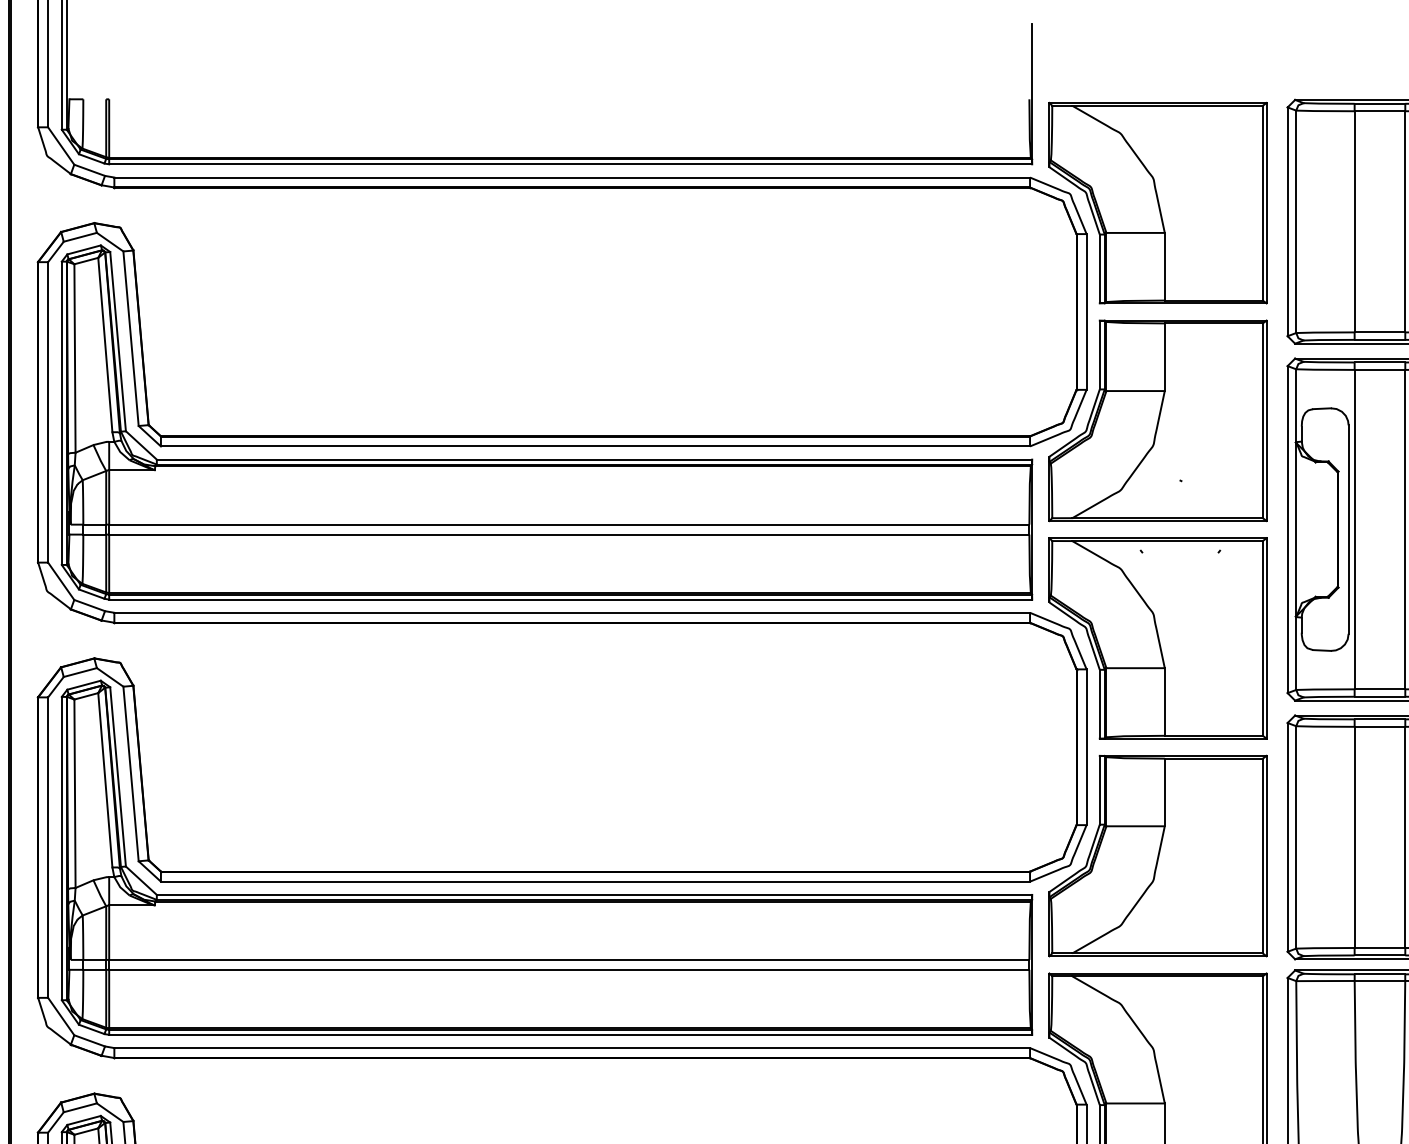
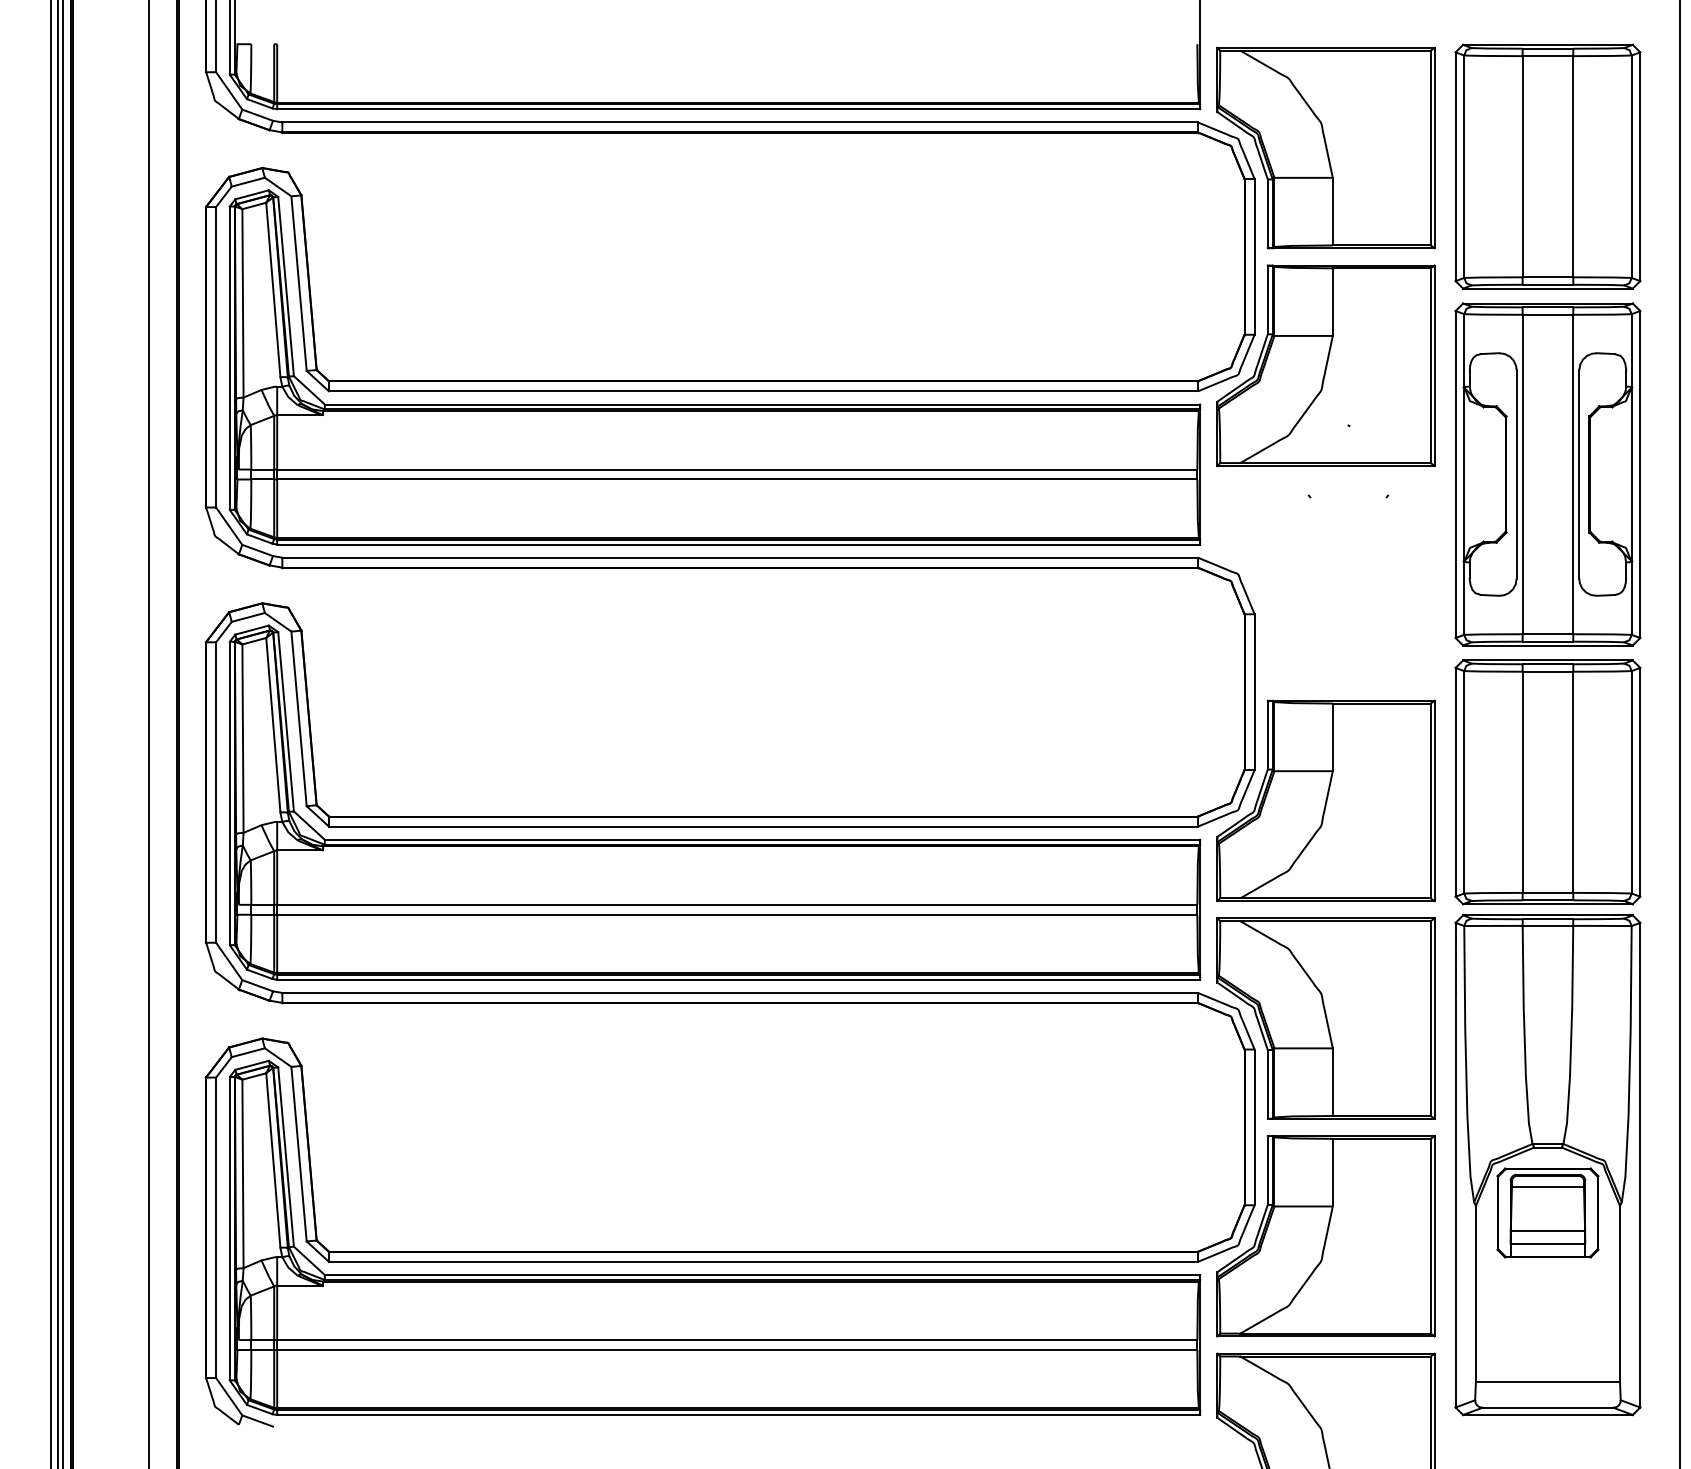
part: (1157, 638) -> (1325, 583), removed

